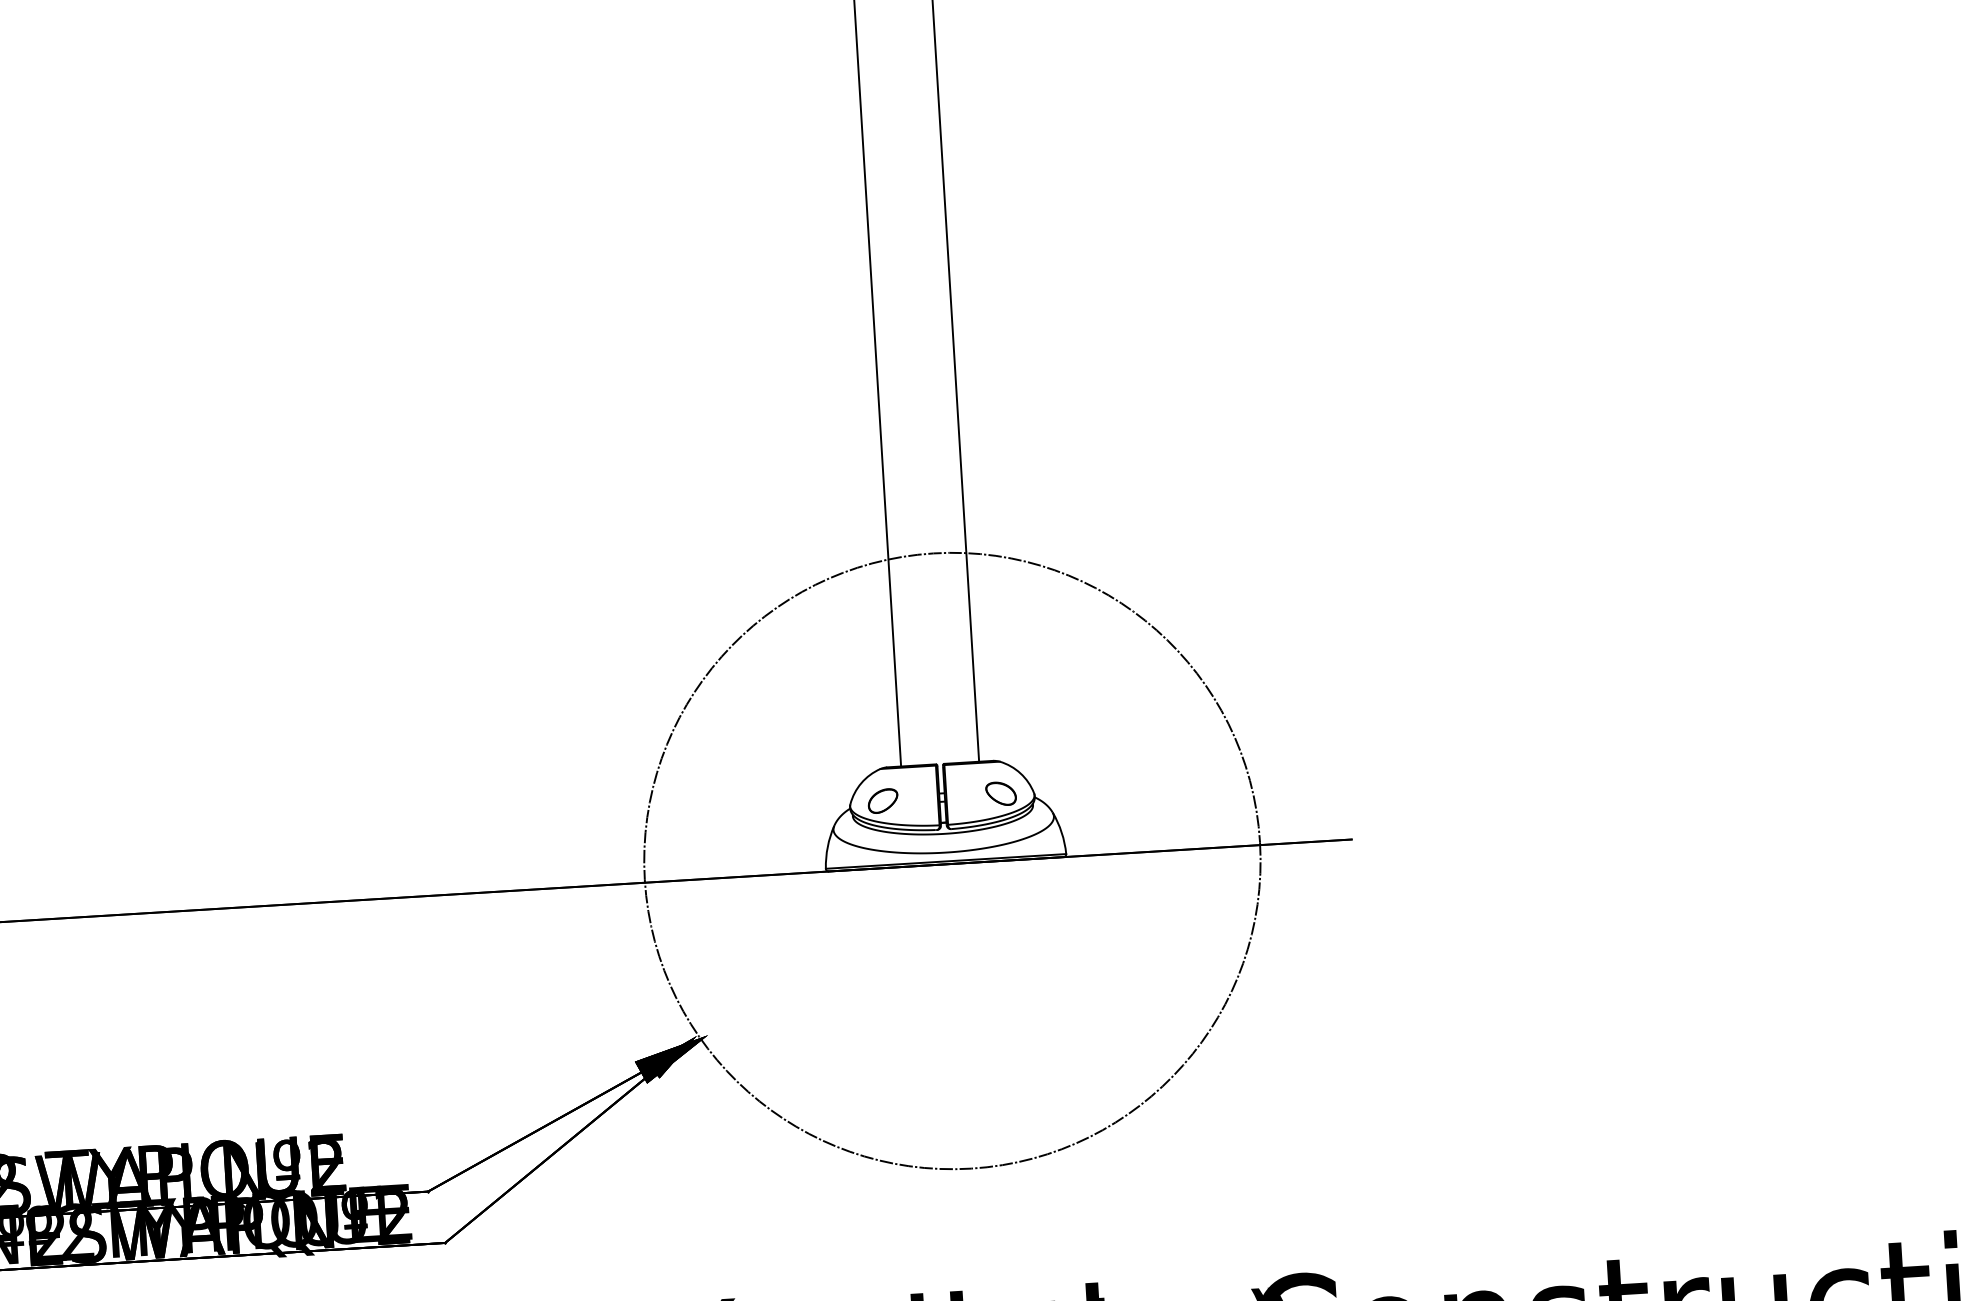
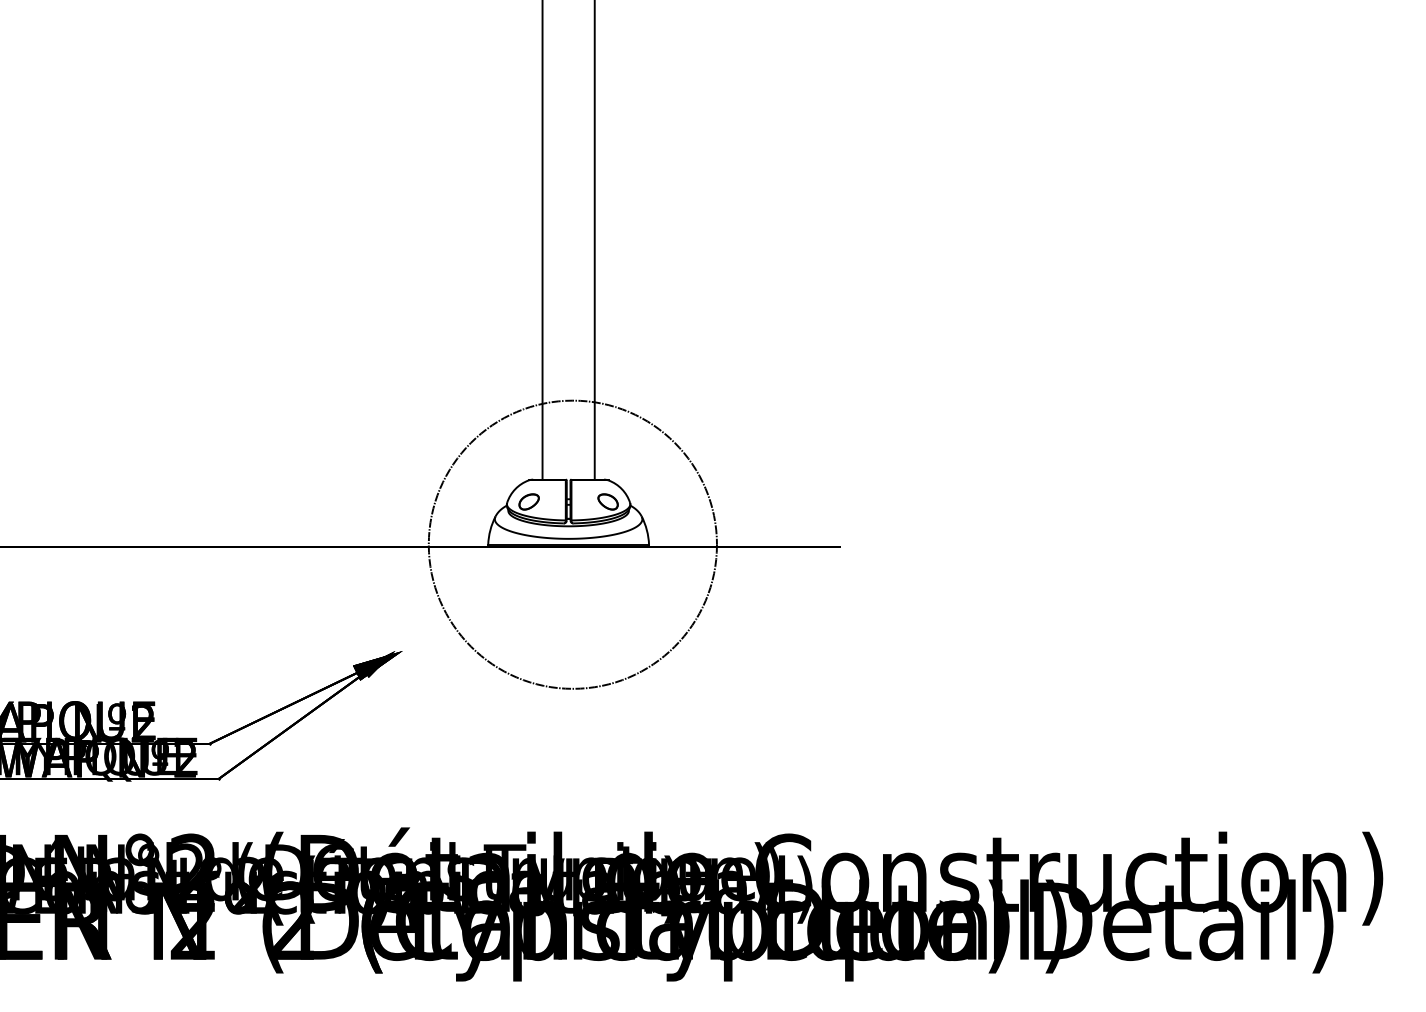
circle: (951, 860) -> (572, 544), size x0.7

